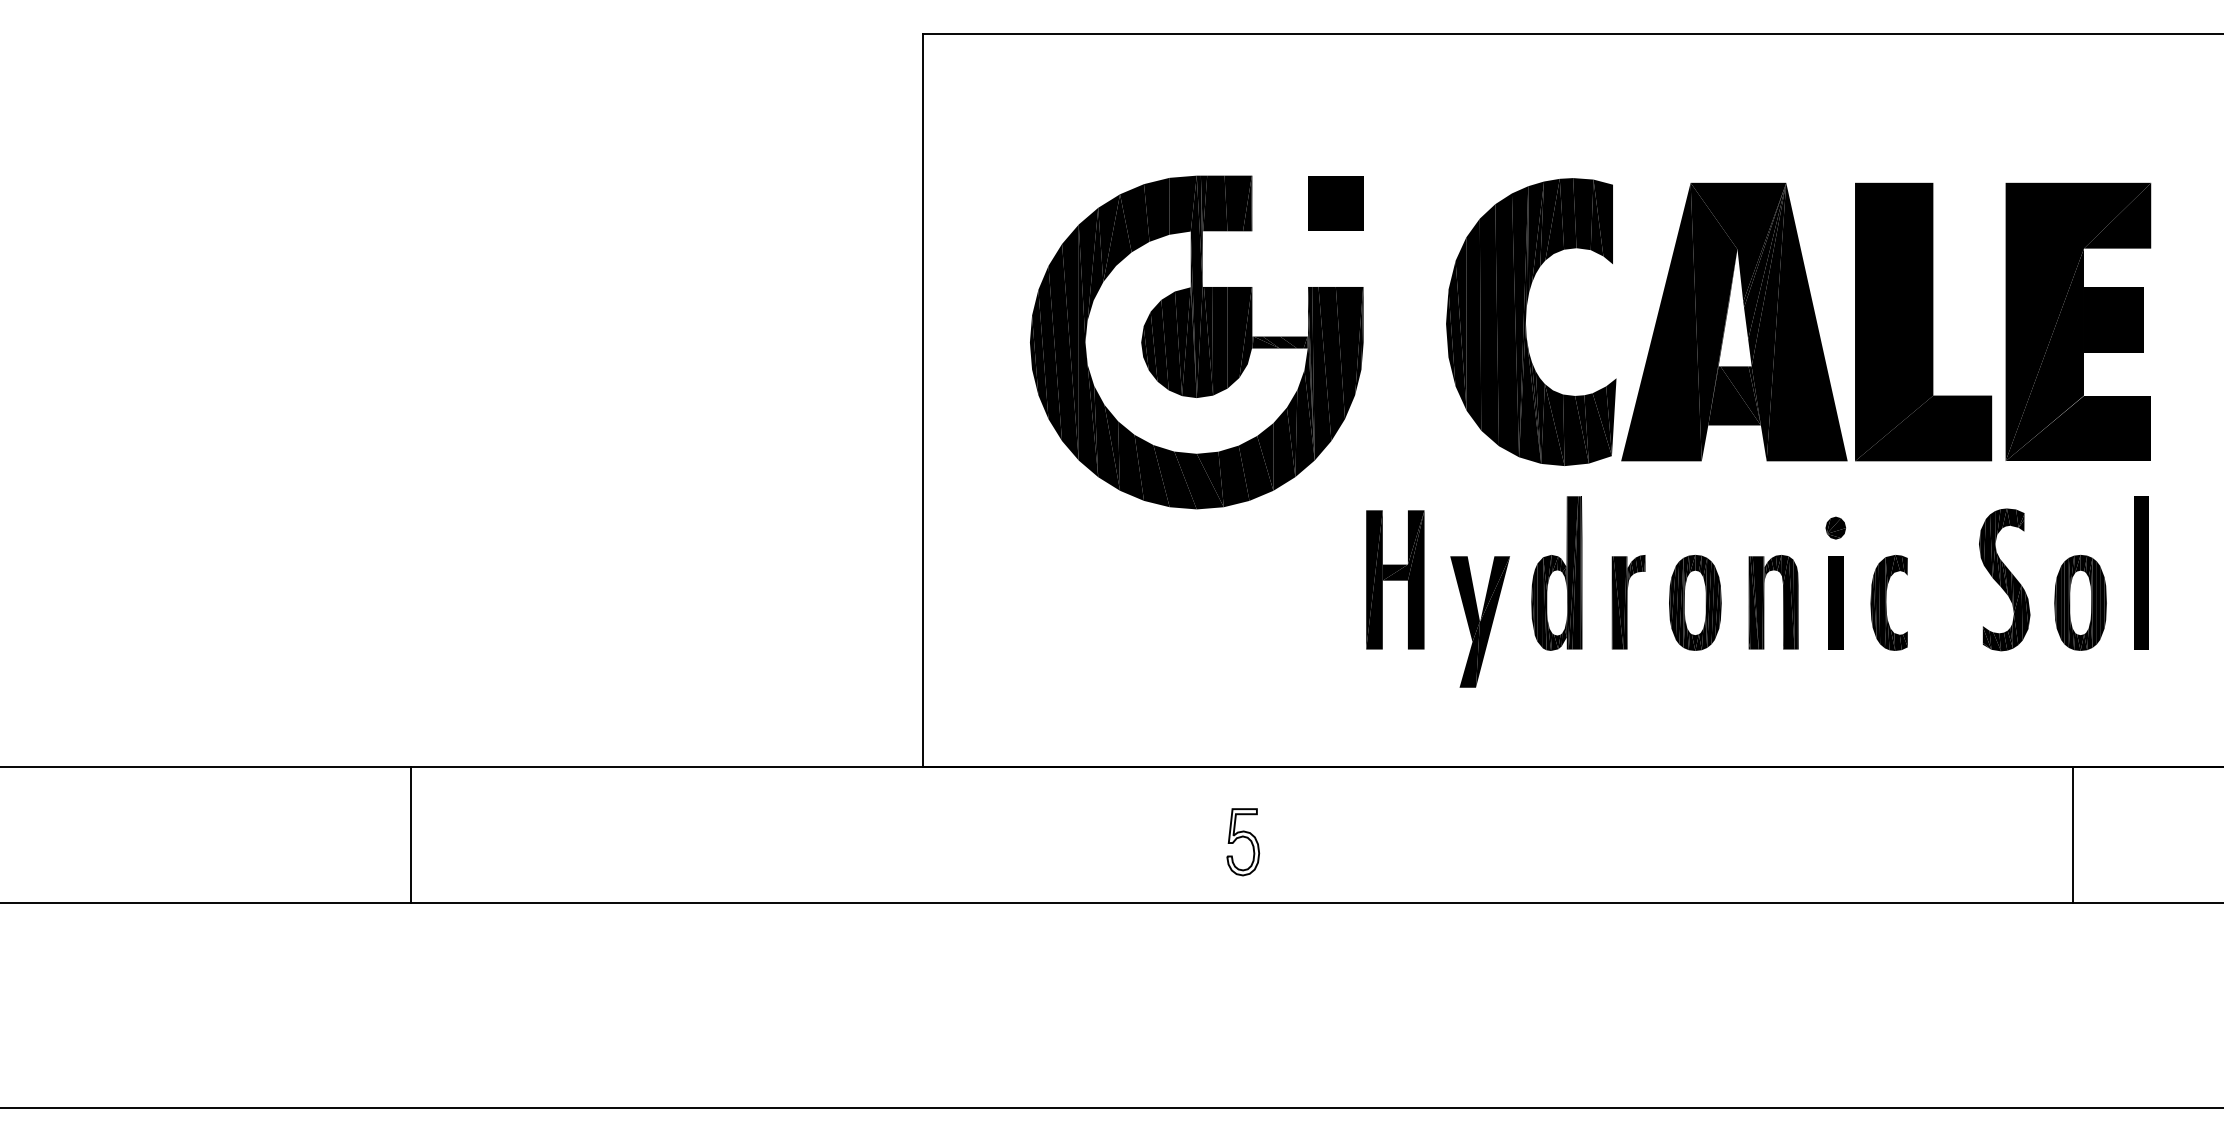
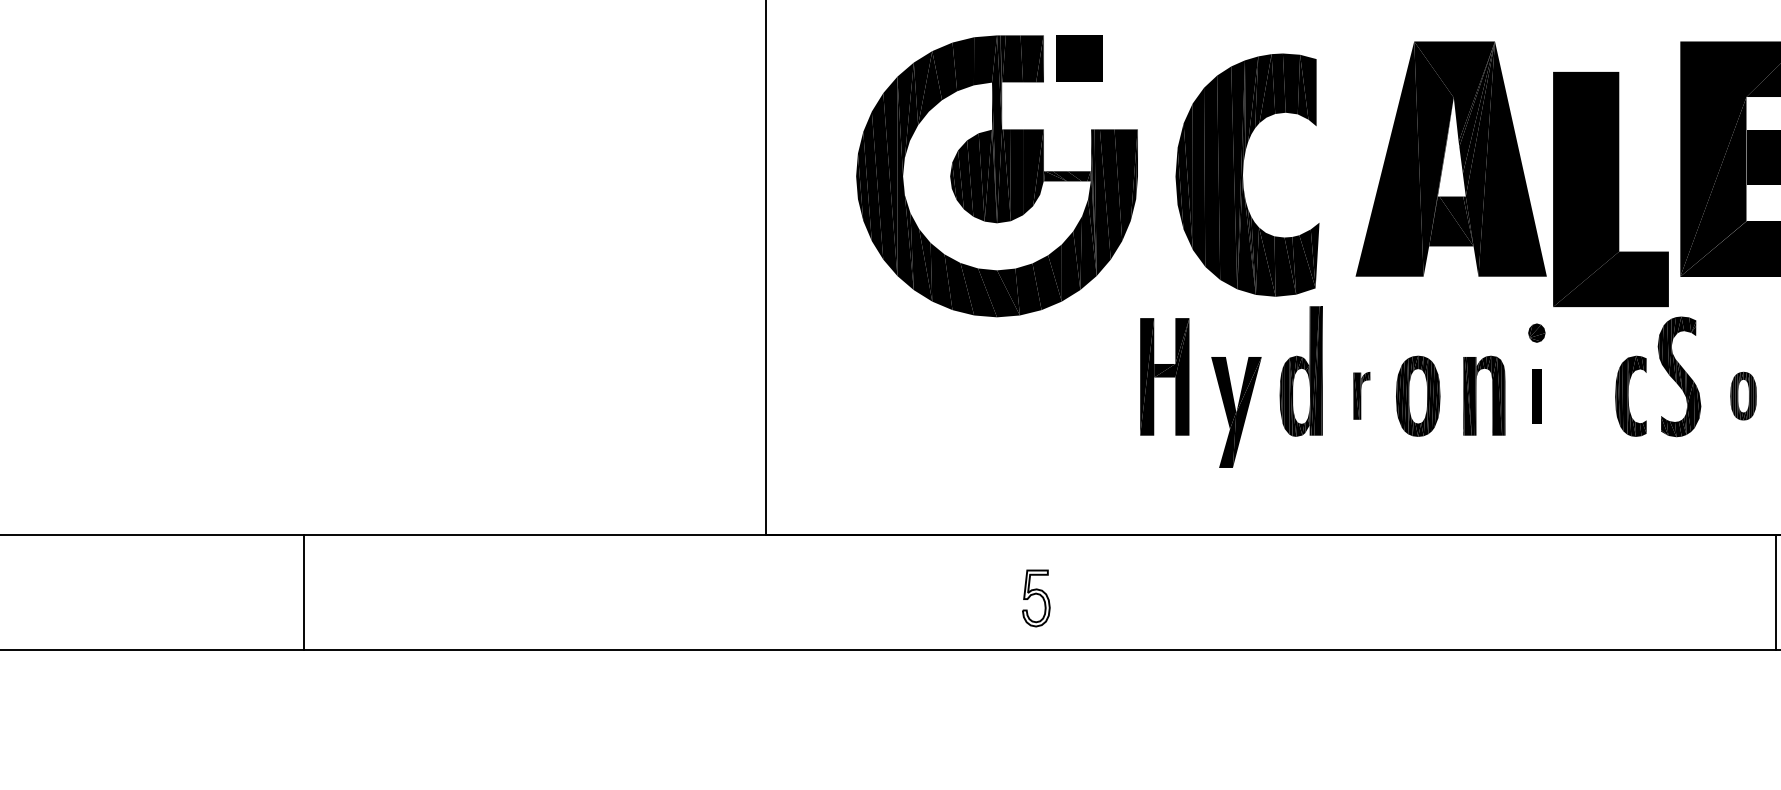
part: (1335, 203) -> (1079, 58), moved
part: (1531, 321) -> (1247, 174), moved
part: (1923, 321) -> (1610, 189), moved
part: (1628, 602) -> (1361, 395), size x0.6
part: (1835, 602) -> (1536, 395), size x0.7
part: (1888, 602) -> (1630, 395), moved
part: (2080, 602) -> (1743, 395), size x0.6
line: (411, 835) -> (304, 592), moved
line: (2073, 835) -> (1776, 592), moved

